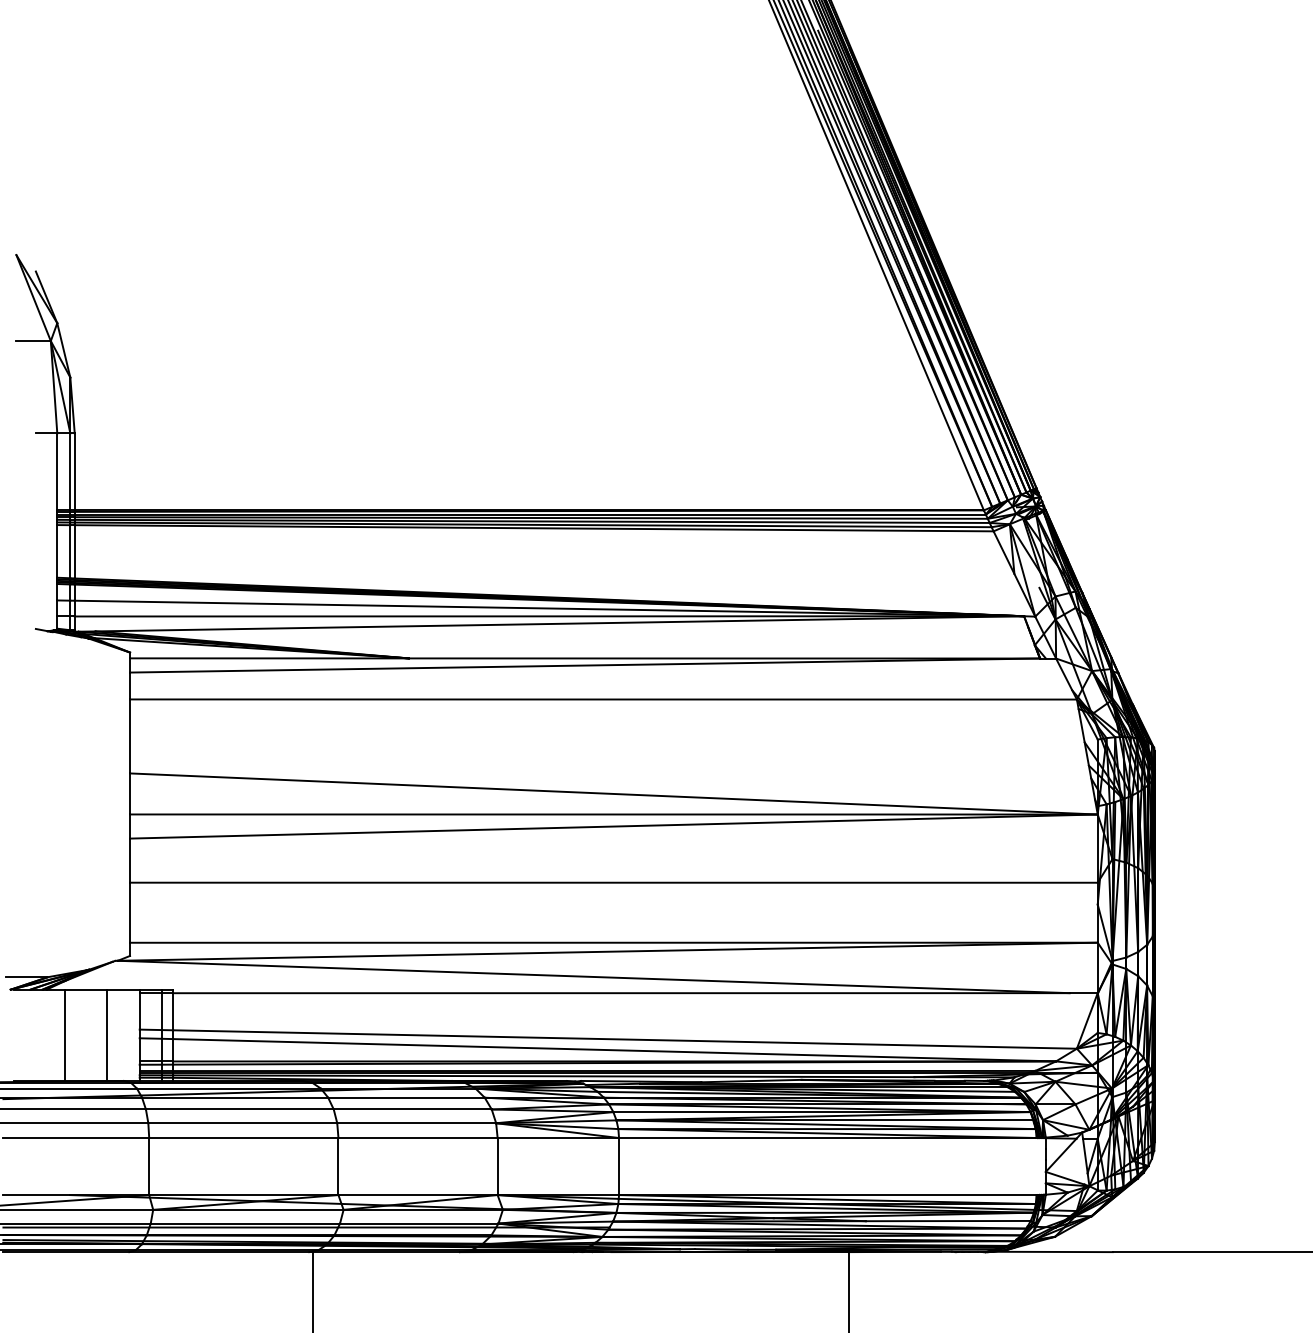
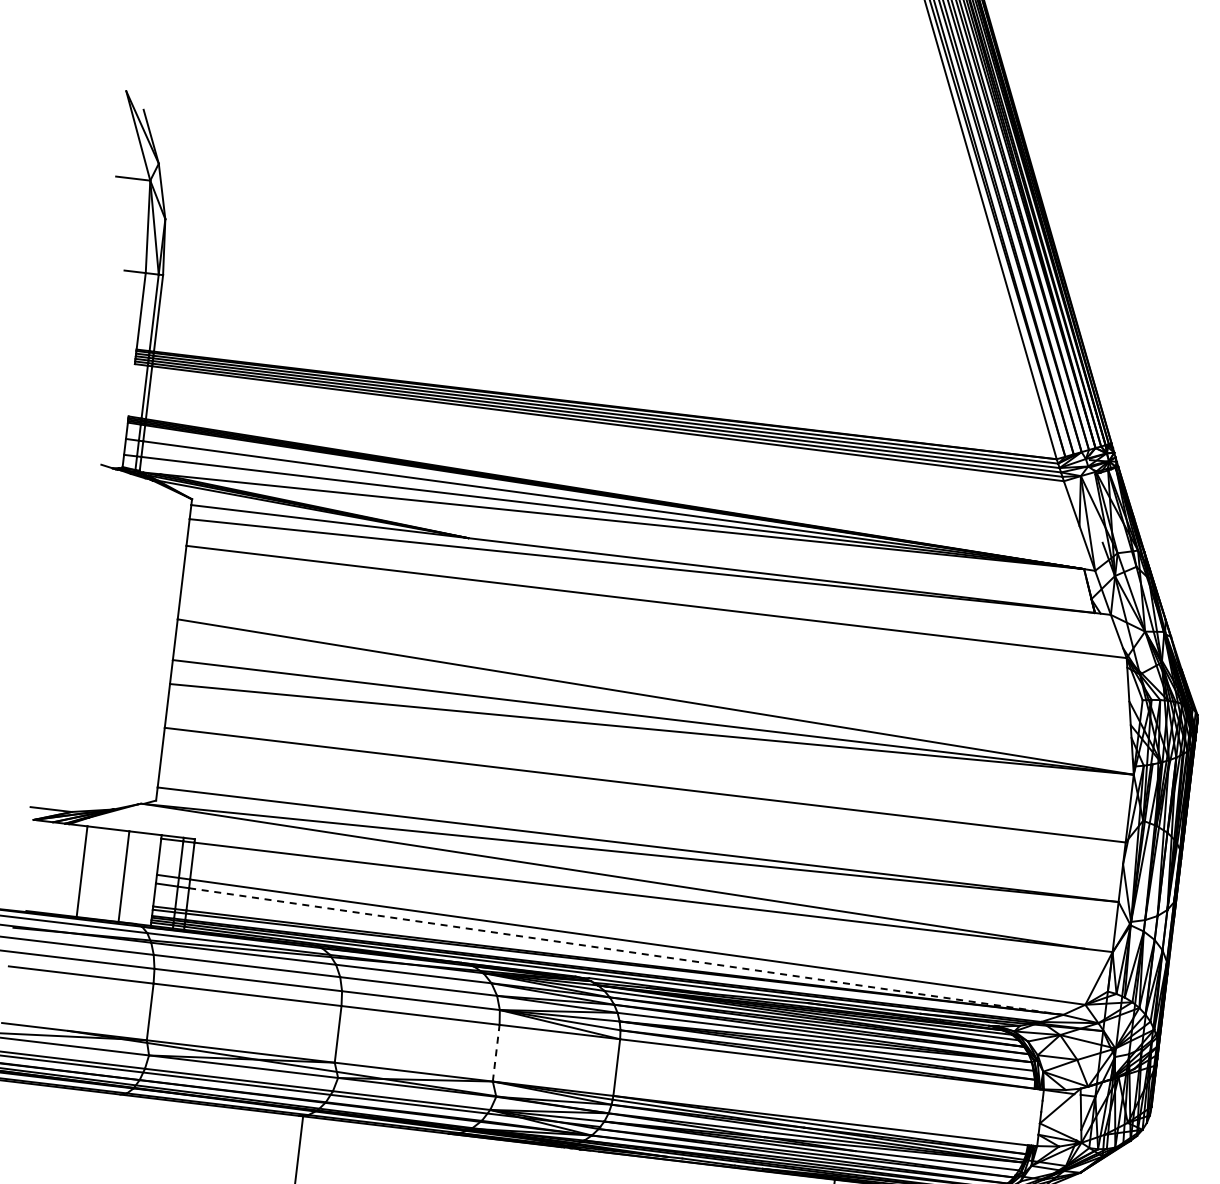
line: (57, 551) -> (131, 390), removed
line: (614, 1050) -> (625, 951), solid -> dashed
line: (497, 1166) -> (496, 1053), solid -> dashed

